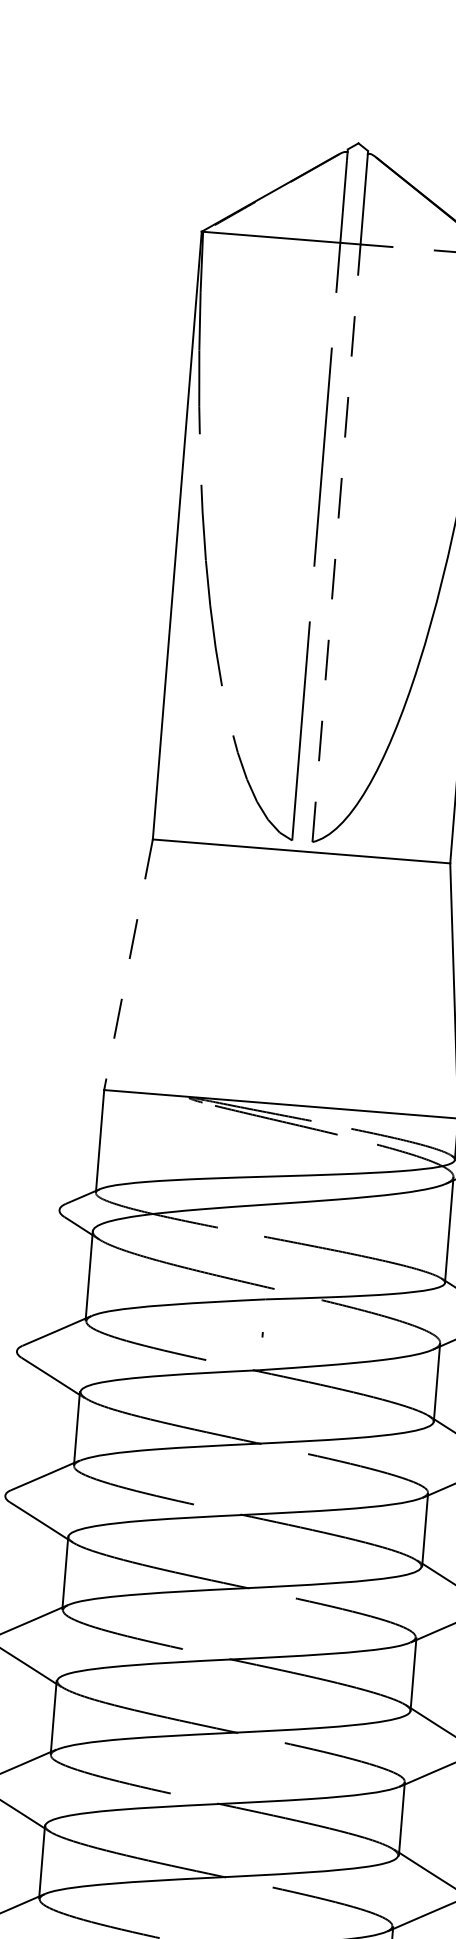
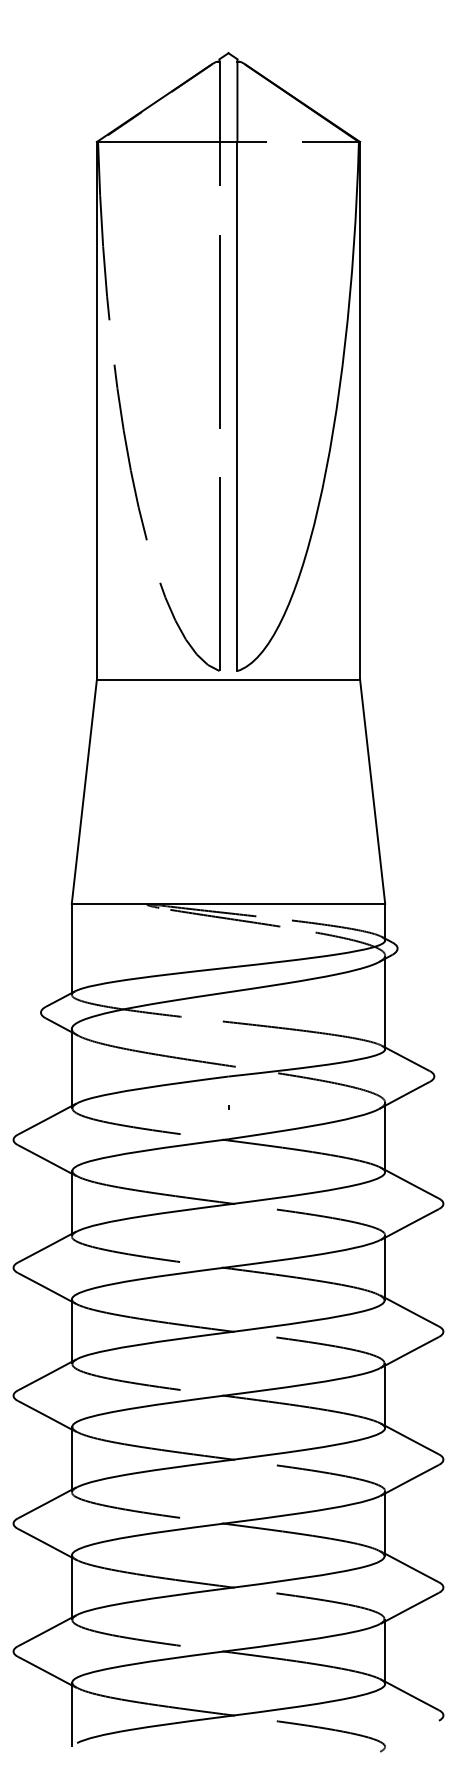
line: (336, 543) -> (237, 406), dashed -> solid
line: (128, 964) -> (84, 791), dashed -> solid

